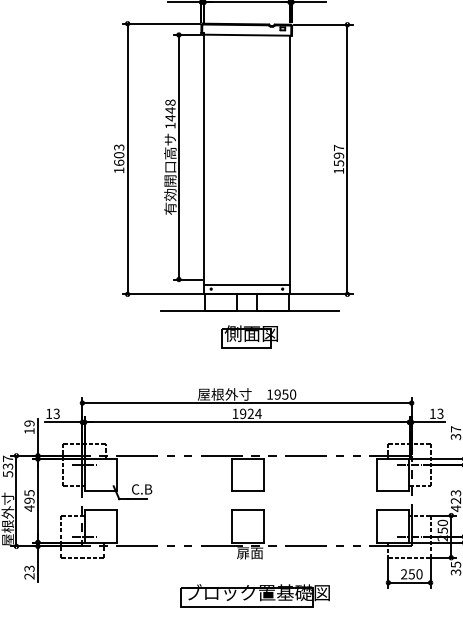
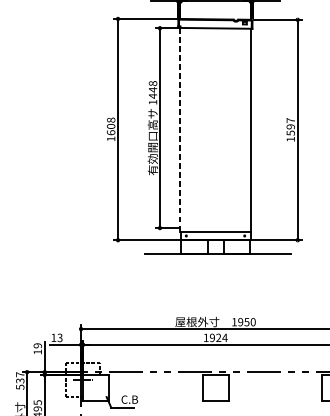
text: (118, 147) -> (110, 120), 1603 -> 1608
line: (203, 159) -> (180, 129), solid -> dashed
part: (249, 336) -> (217, 274), removed

